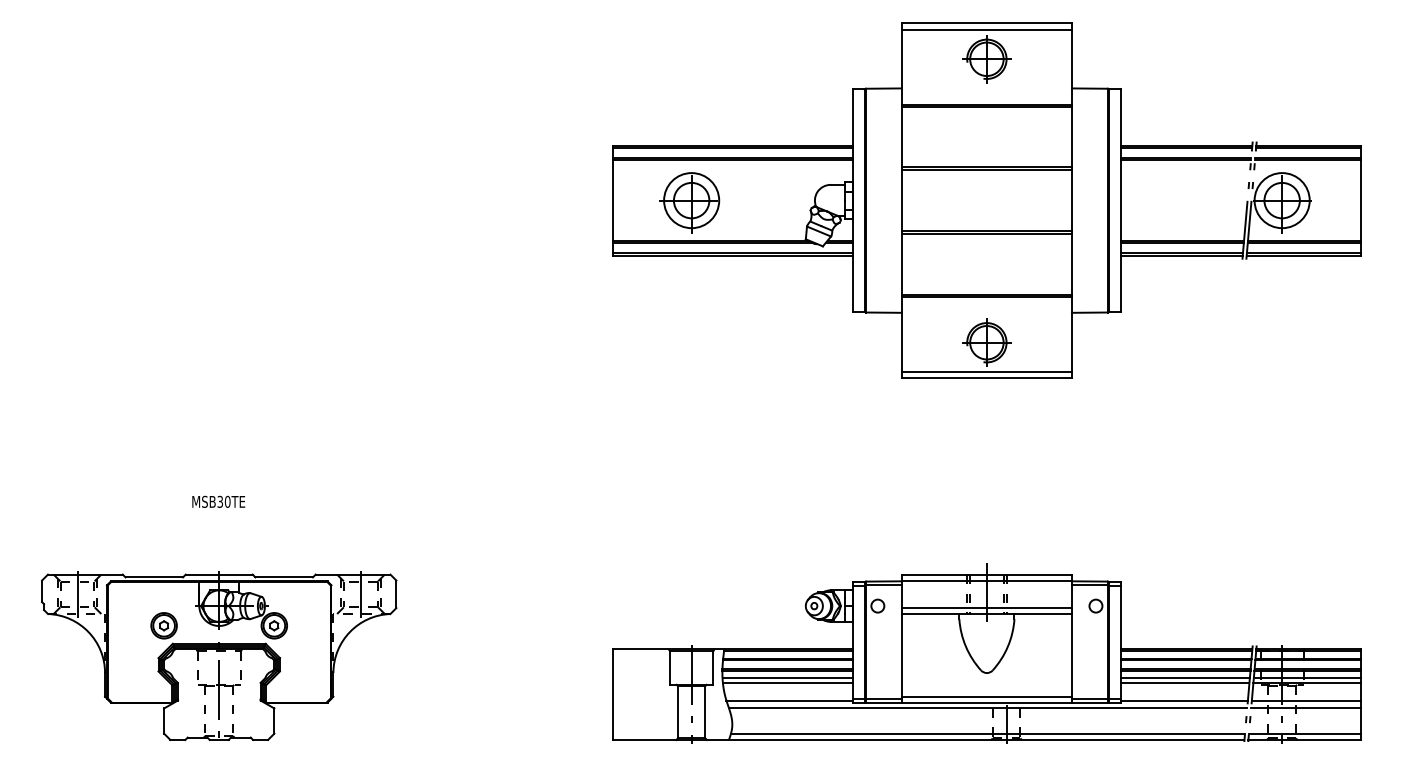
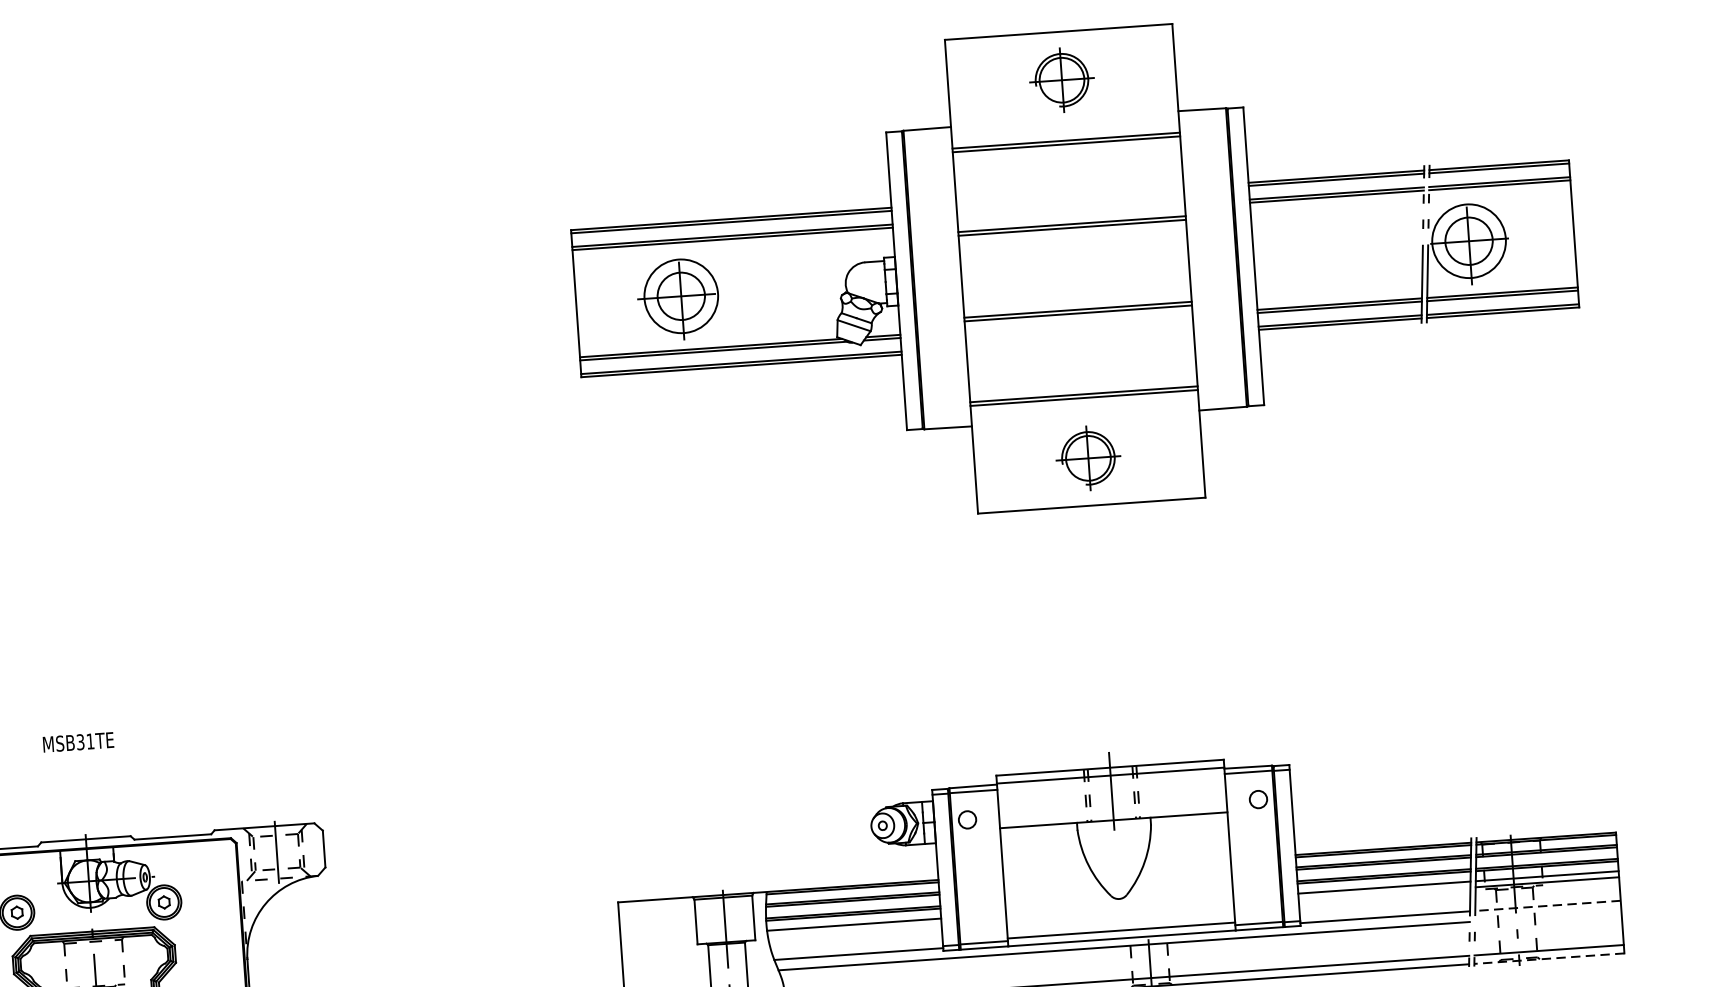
line: (986, 29) -> (1058, 40), removed
line: (986, 372) -> (1090, 498), removed
text: (227, 501) -> (90, 741), MSB30TE -> MSB31TE
line: (986, 608) -> (1112, 812), removed
line: (787, 682) -> (854, 930), removed
line: (1184, 682) -> (1383, 893), removed
line: (1306, 700) -> (1548, 905), solid -> dashed
line: (1305, 708) -> (1547, 916), removed
line: (1304, 739) -> (1549, 958), solid -> dashed

